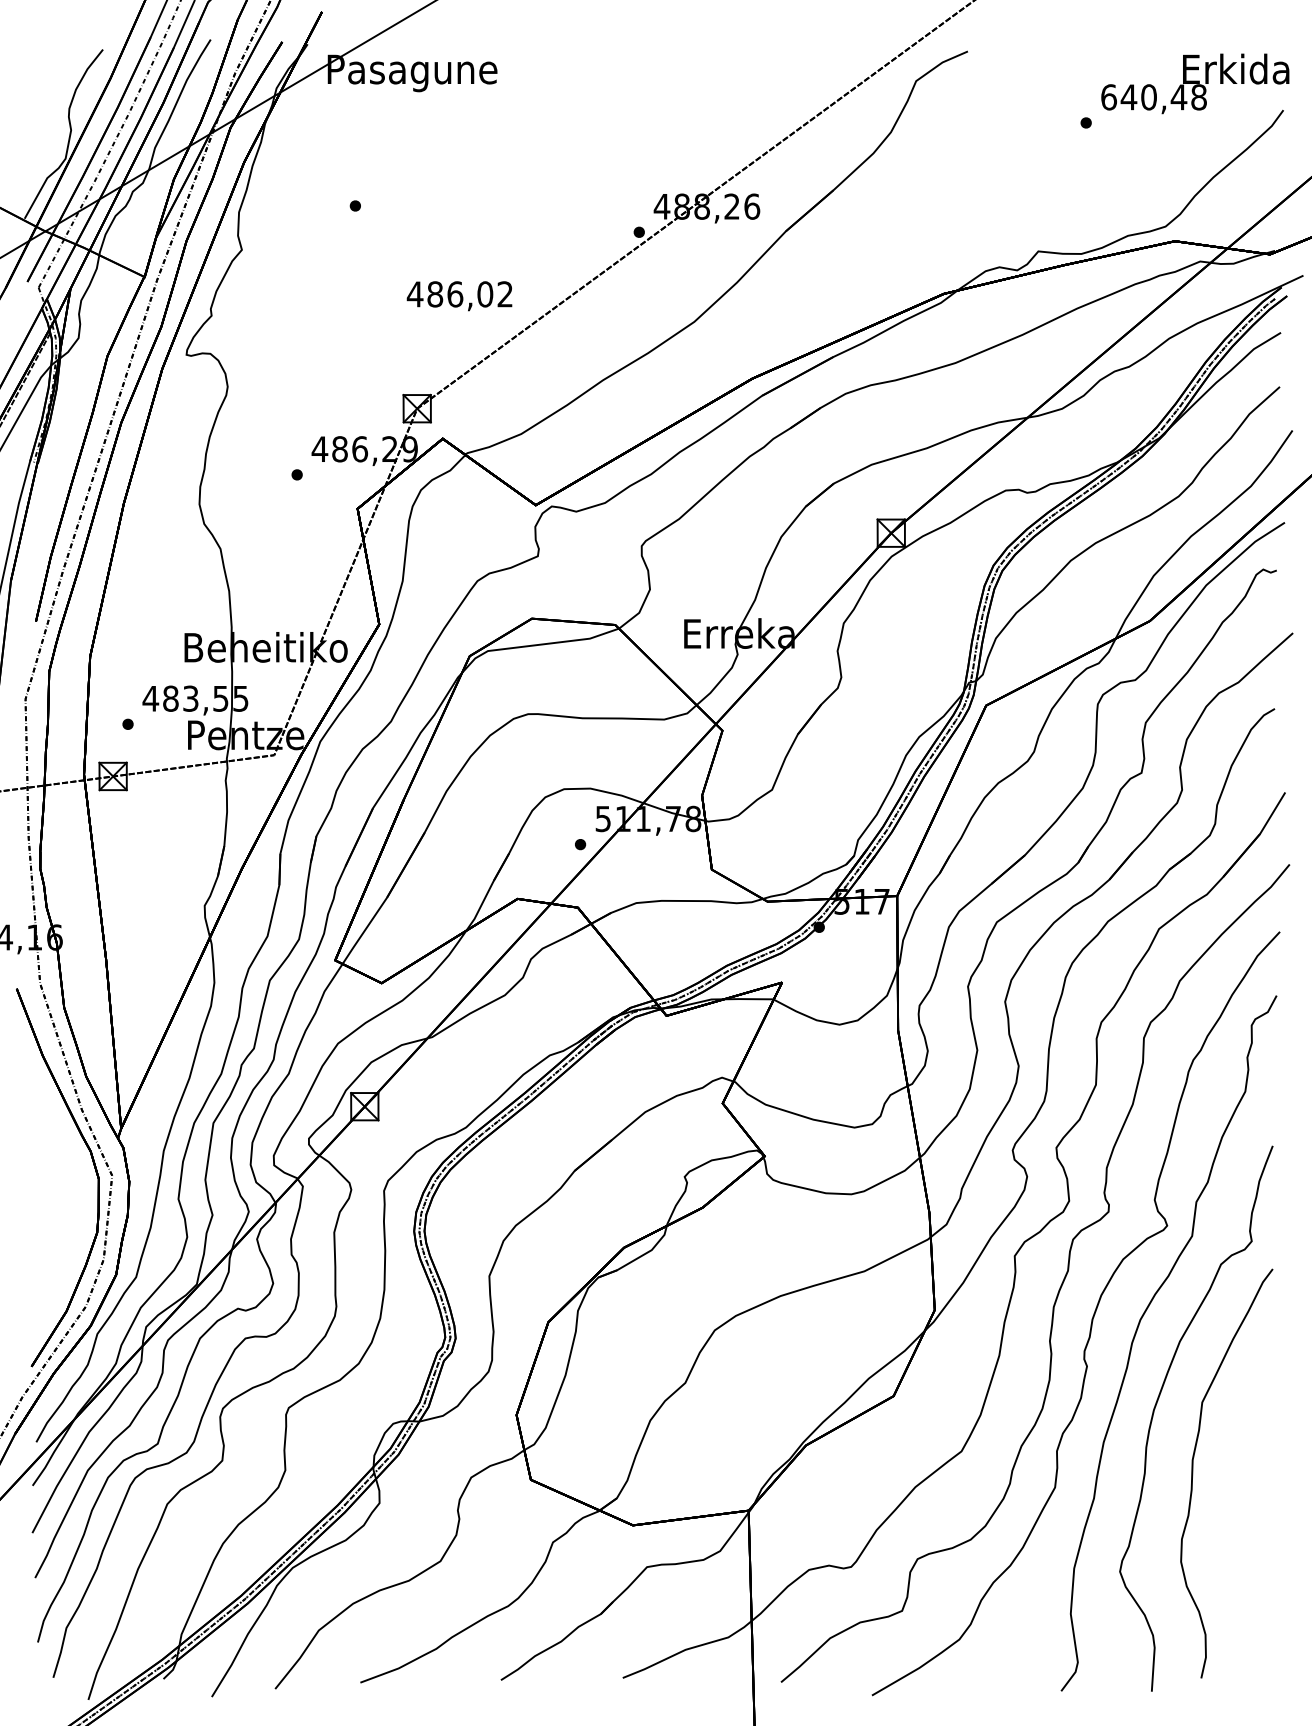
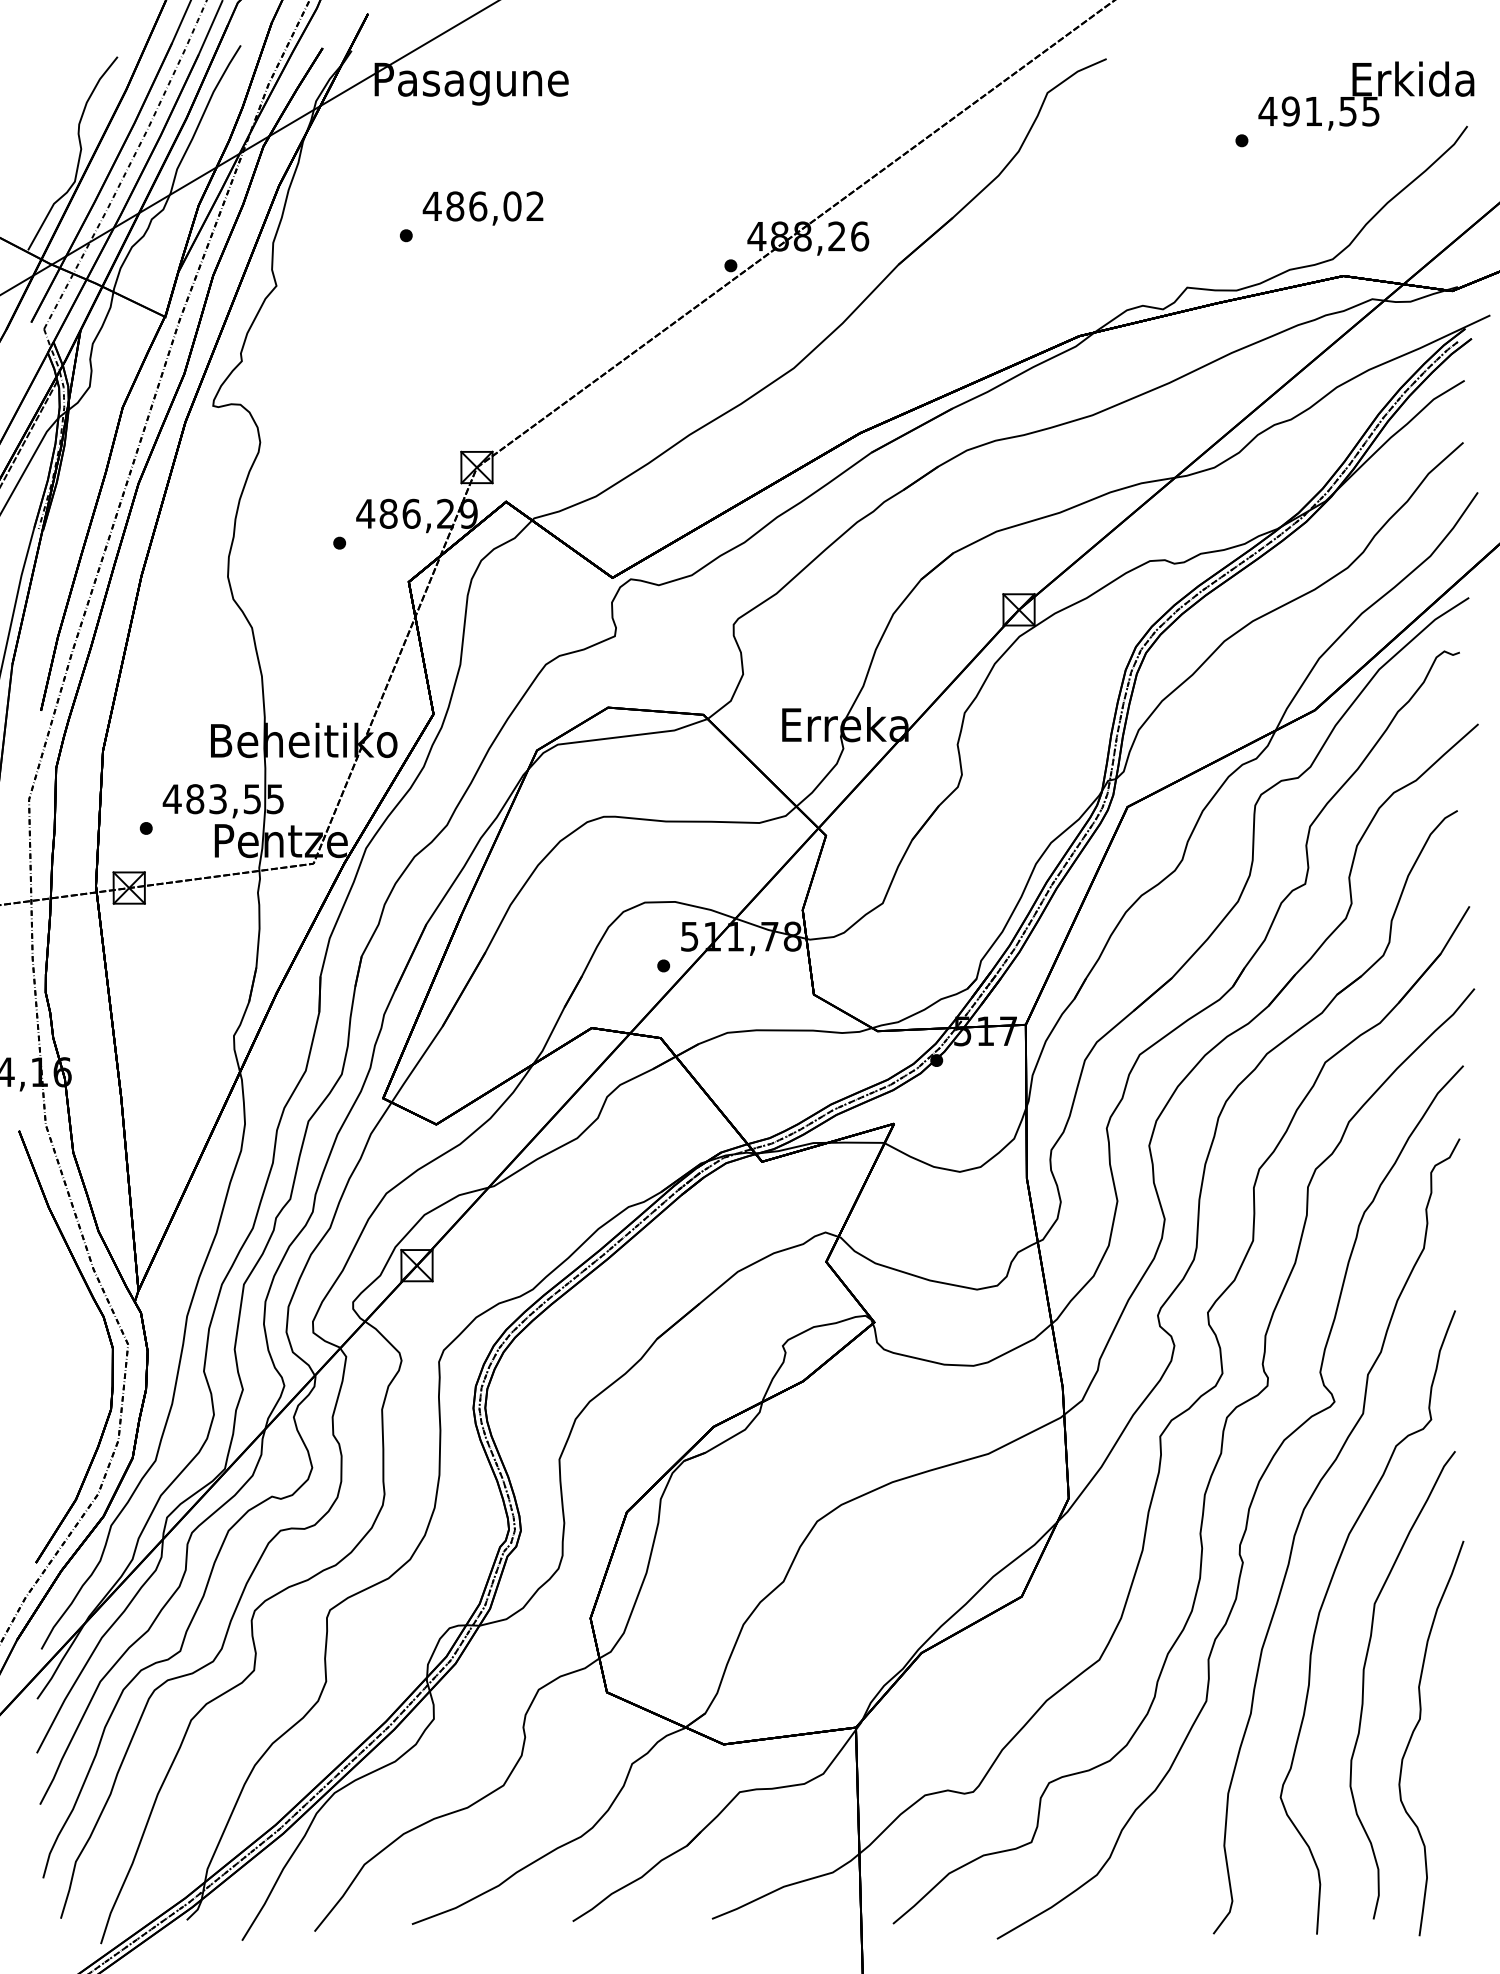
text: (1153, 97) -> (1318, 111), 640,48 -> 491,55
text: (459, 296) -> (482, 208), moved
curve: (1236, 1516) -> (1413, 1734), added

